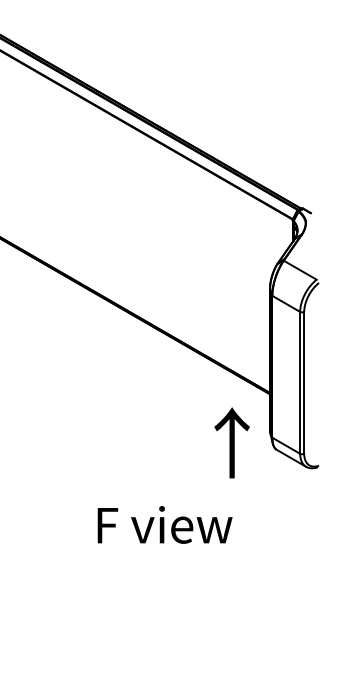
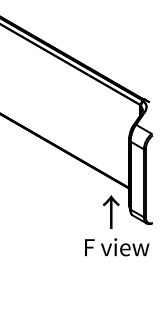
text: (165, 525) -> (117, 247), moved

